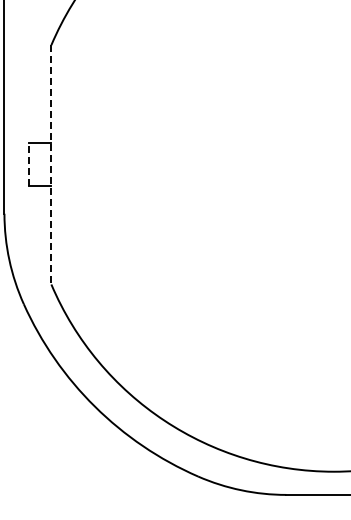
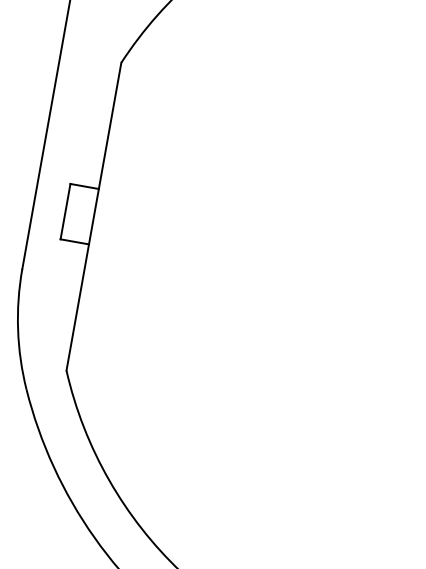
line: (29, 164) -> (65, 211), dashed -> solid
line: (51, 164) -> (94, 216), dashed -> solid

